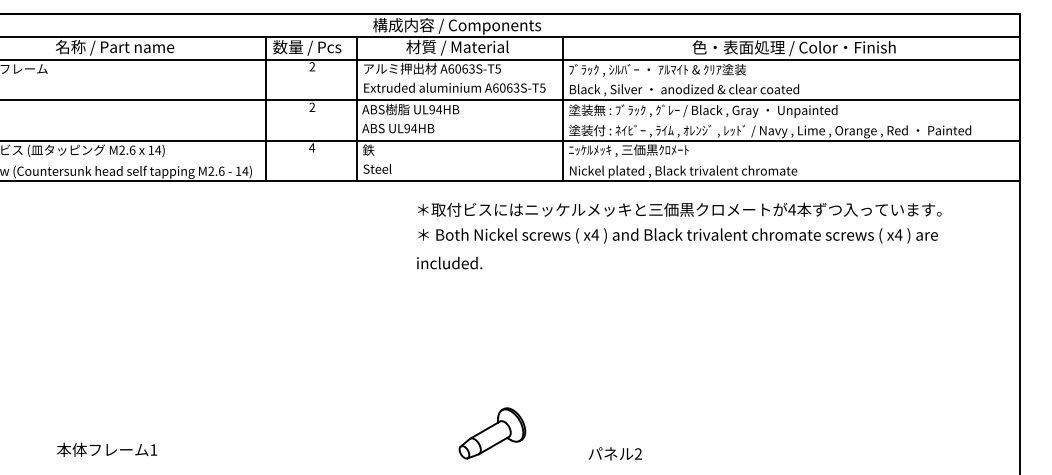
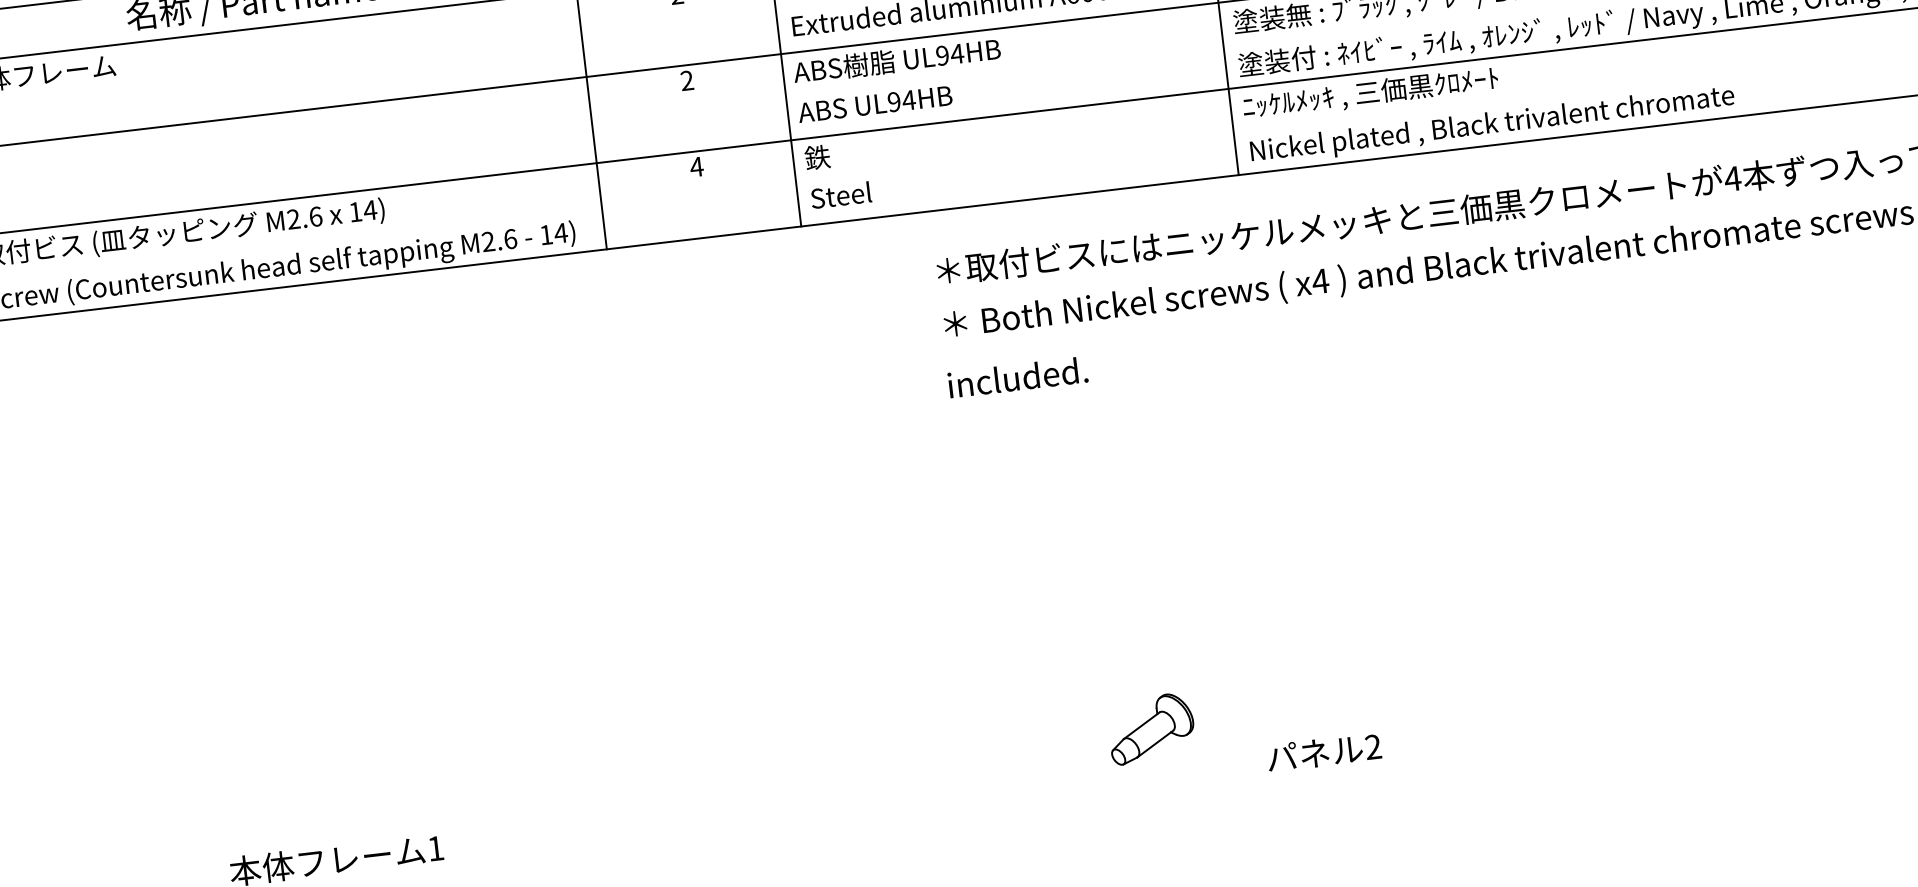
part: (492, 433) -> (1151, 728), size x0.6
text: (615, 453) -> (1324, 751), moved

